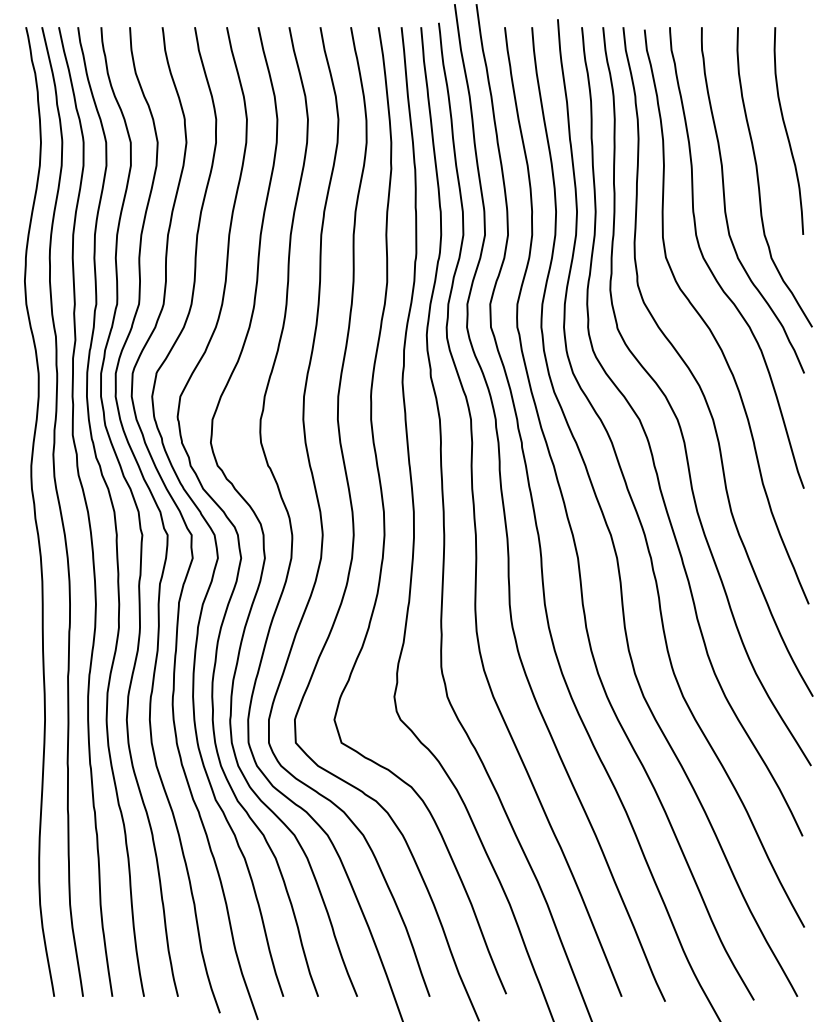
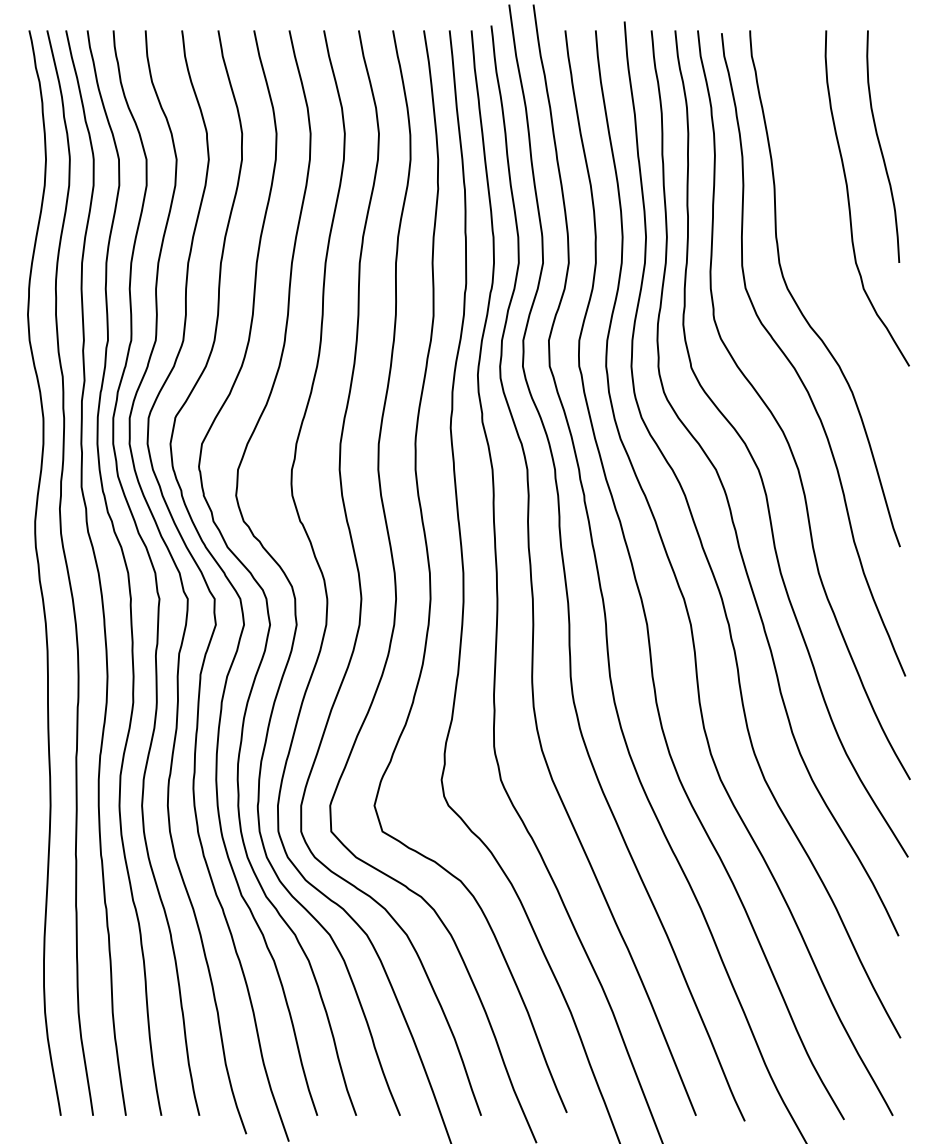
curve: (725, 200) -> (812, 224), removed

